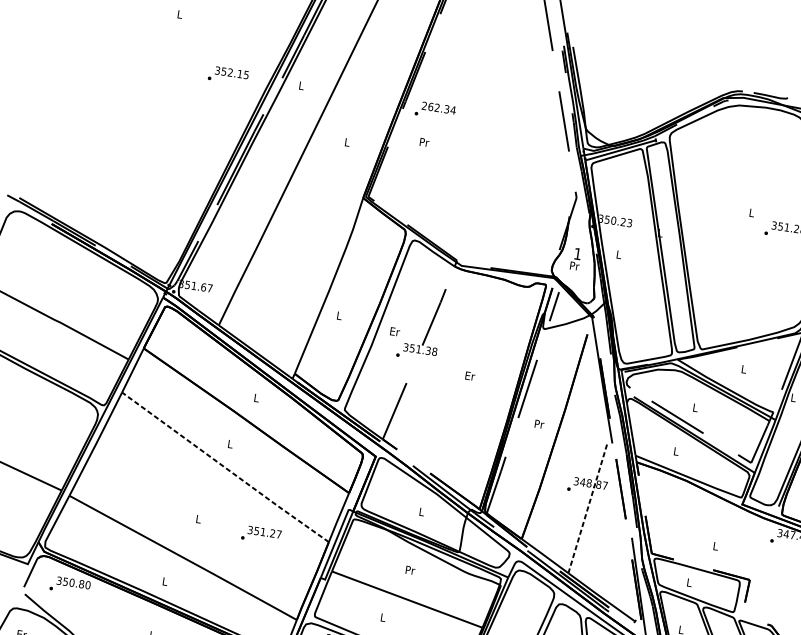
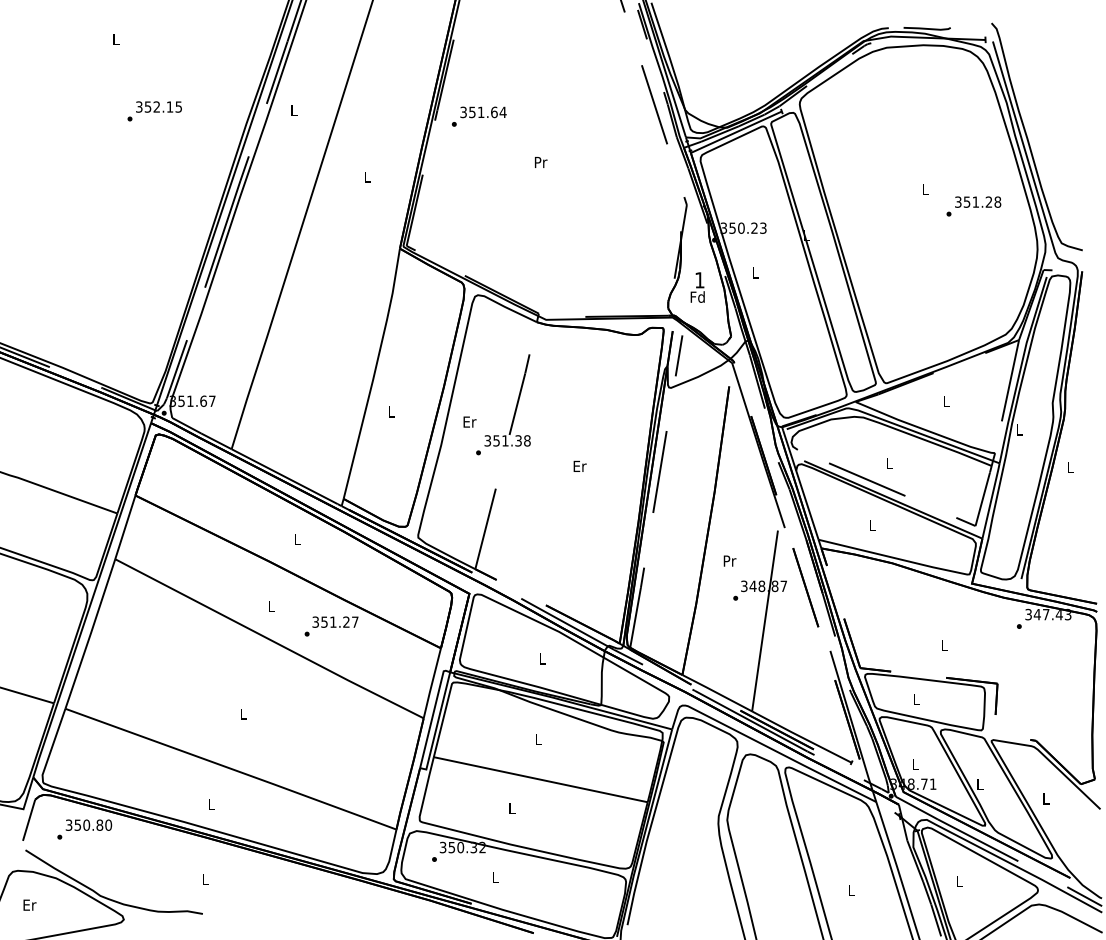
text: (228, 75) -> (154, 111), moved
text: (435, 107) -> (478, 112), 262.34 -> 351.64
text: (424, 142) -> (541, 162), moved
text: (574, 265) -> (697, 296), Pr -> Fd
text: (539, 423) -> (729, 560), moved
line: (225, 467) -> (269, 639), dashed -> solid
line: (587, 509) -> (764, 621), dashed -> solid
text: (261, 535) -> (331, 626), moved
text: (410, 570) -> (539, 739), Pr -> L

